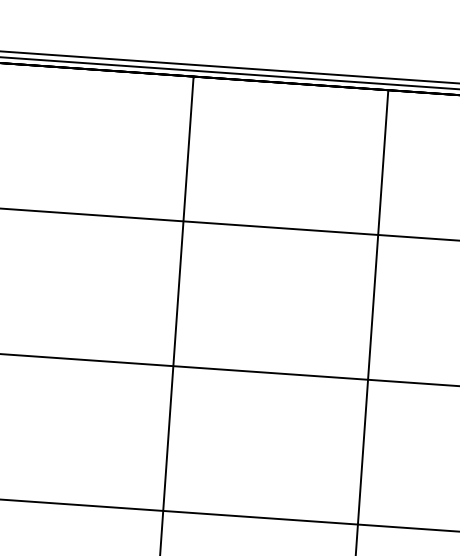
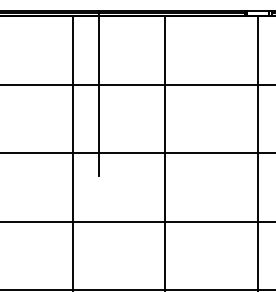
line: (235, 243) -> (98, 93), added

